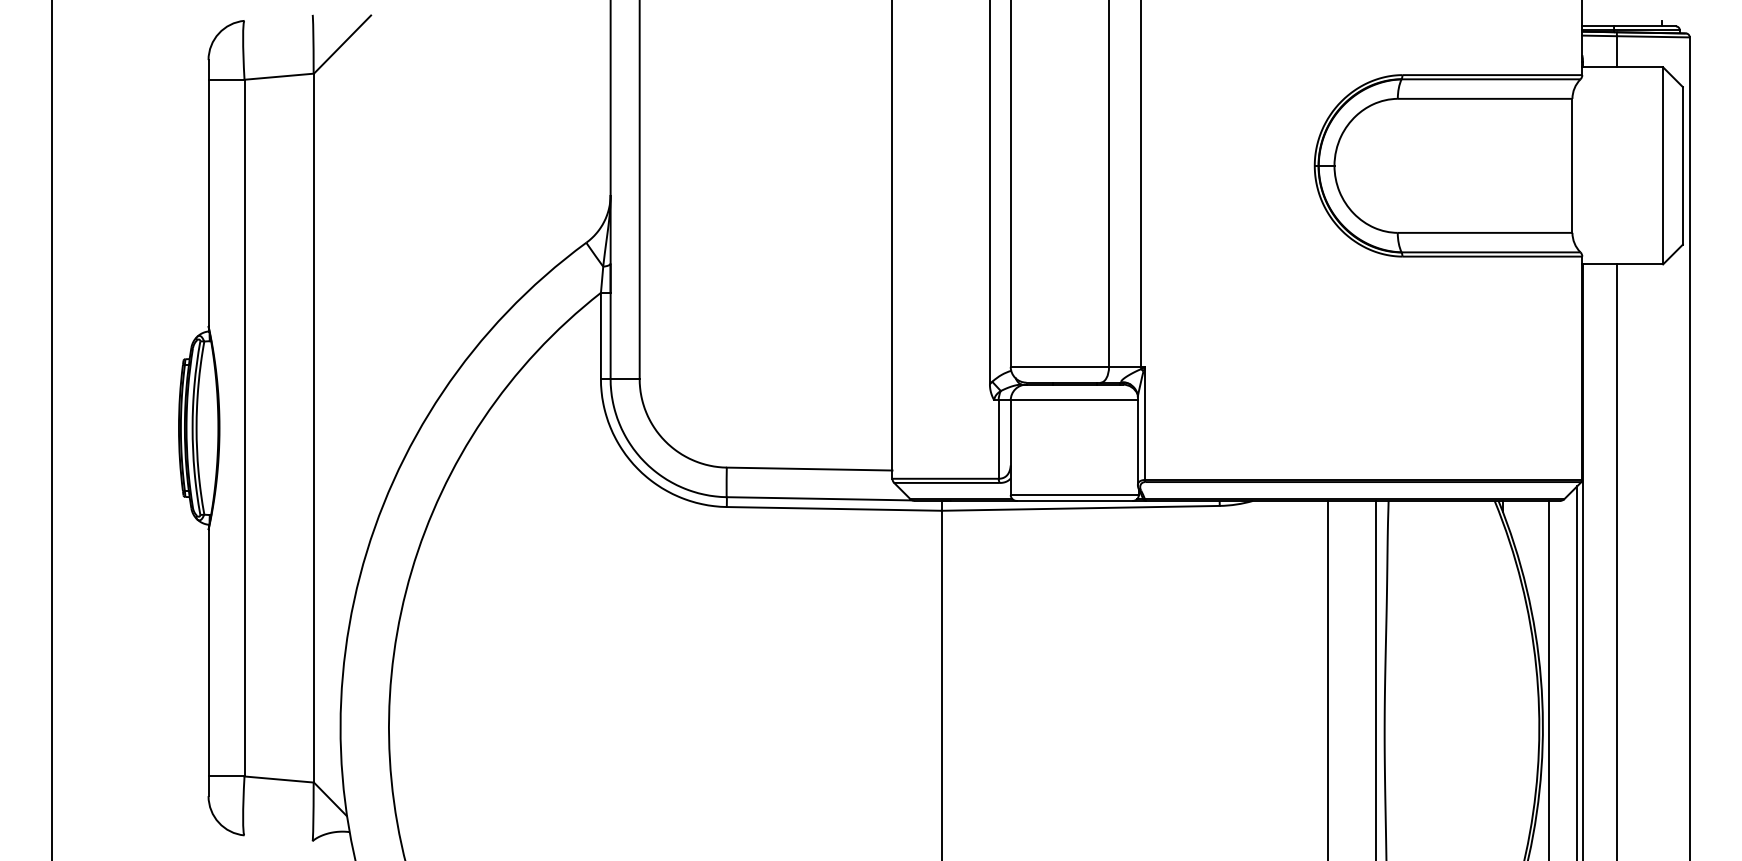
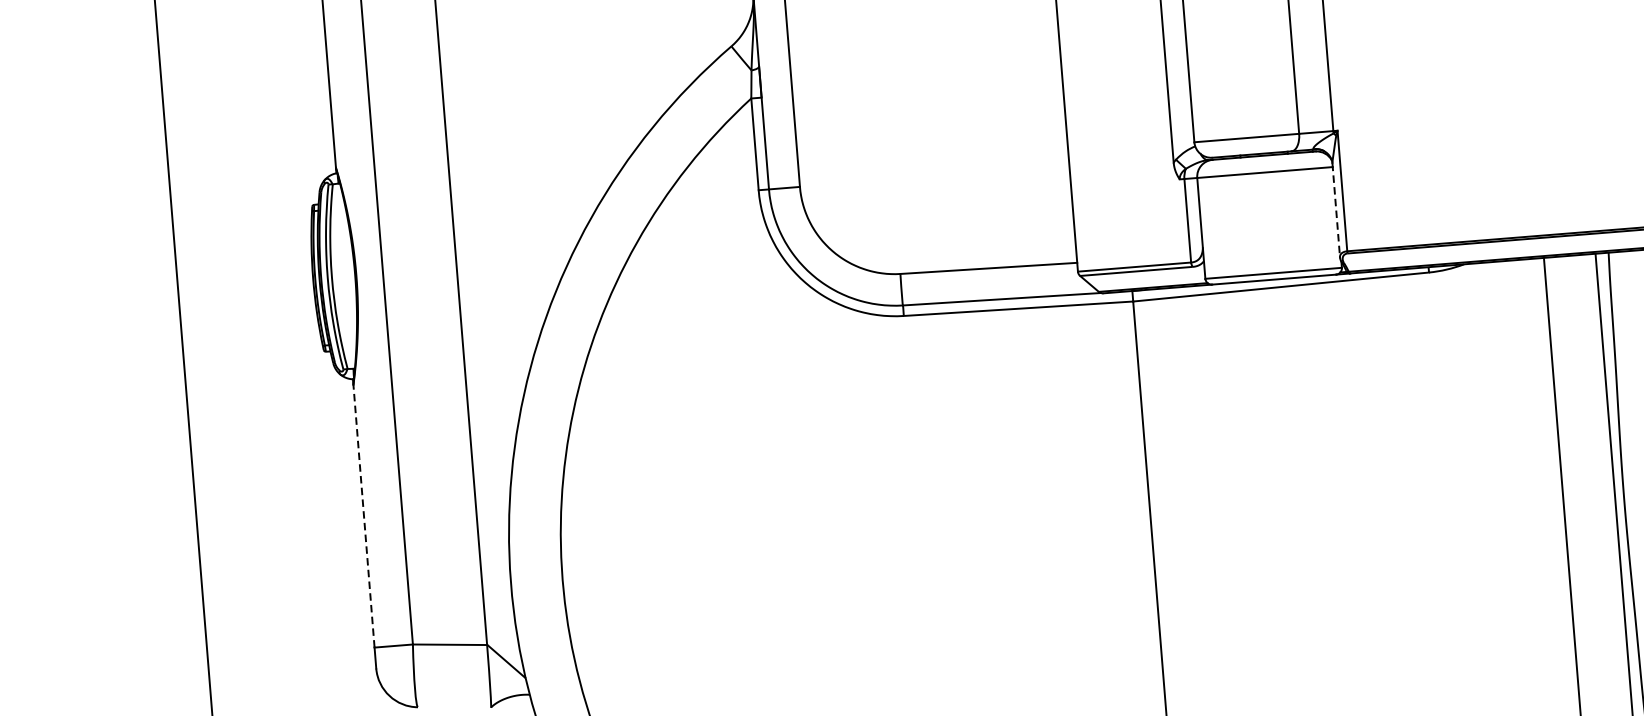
line: (1137, 441) -> (1335, 210), solid -> dashed
line: (208, 652) -> (363, 515), solid -> dashed

